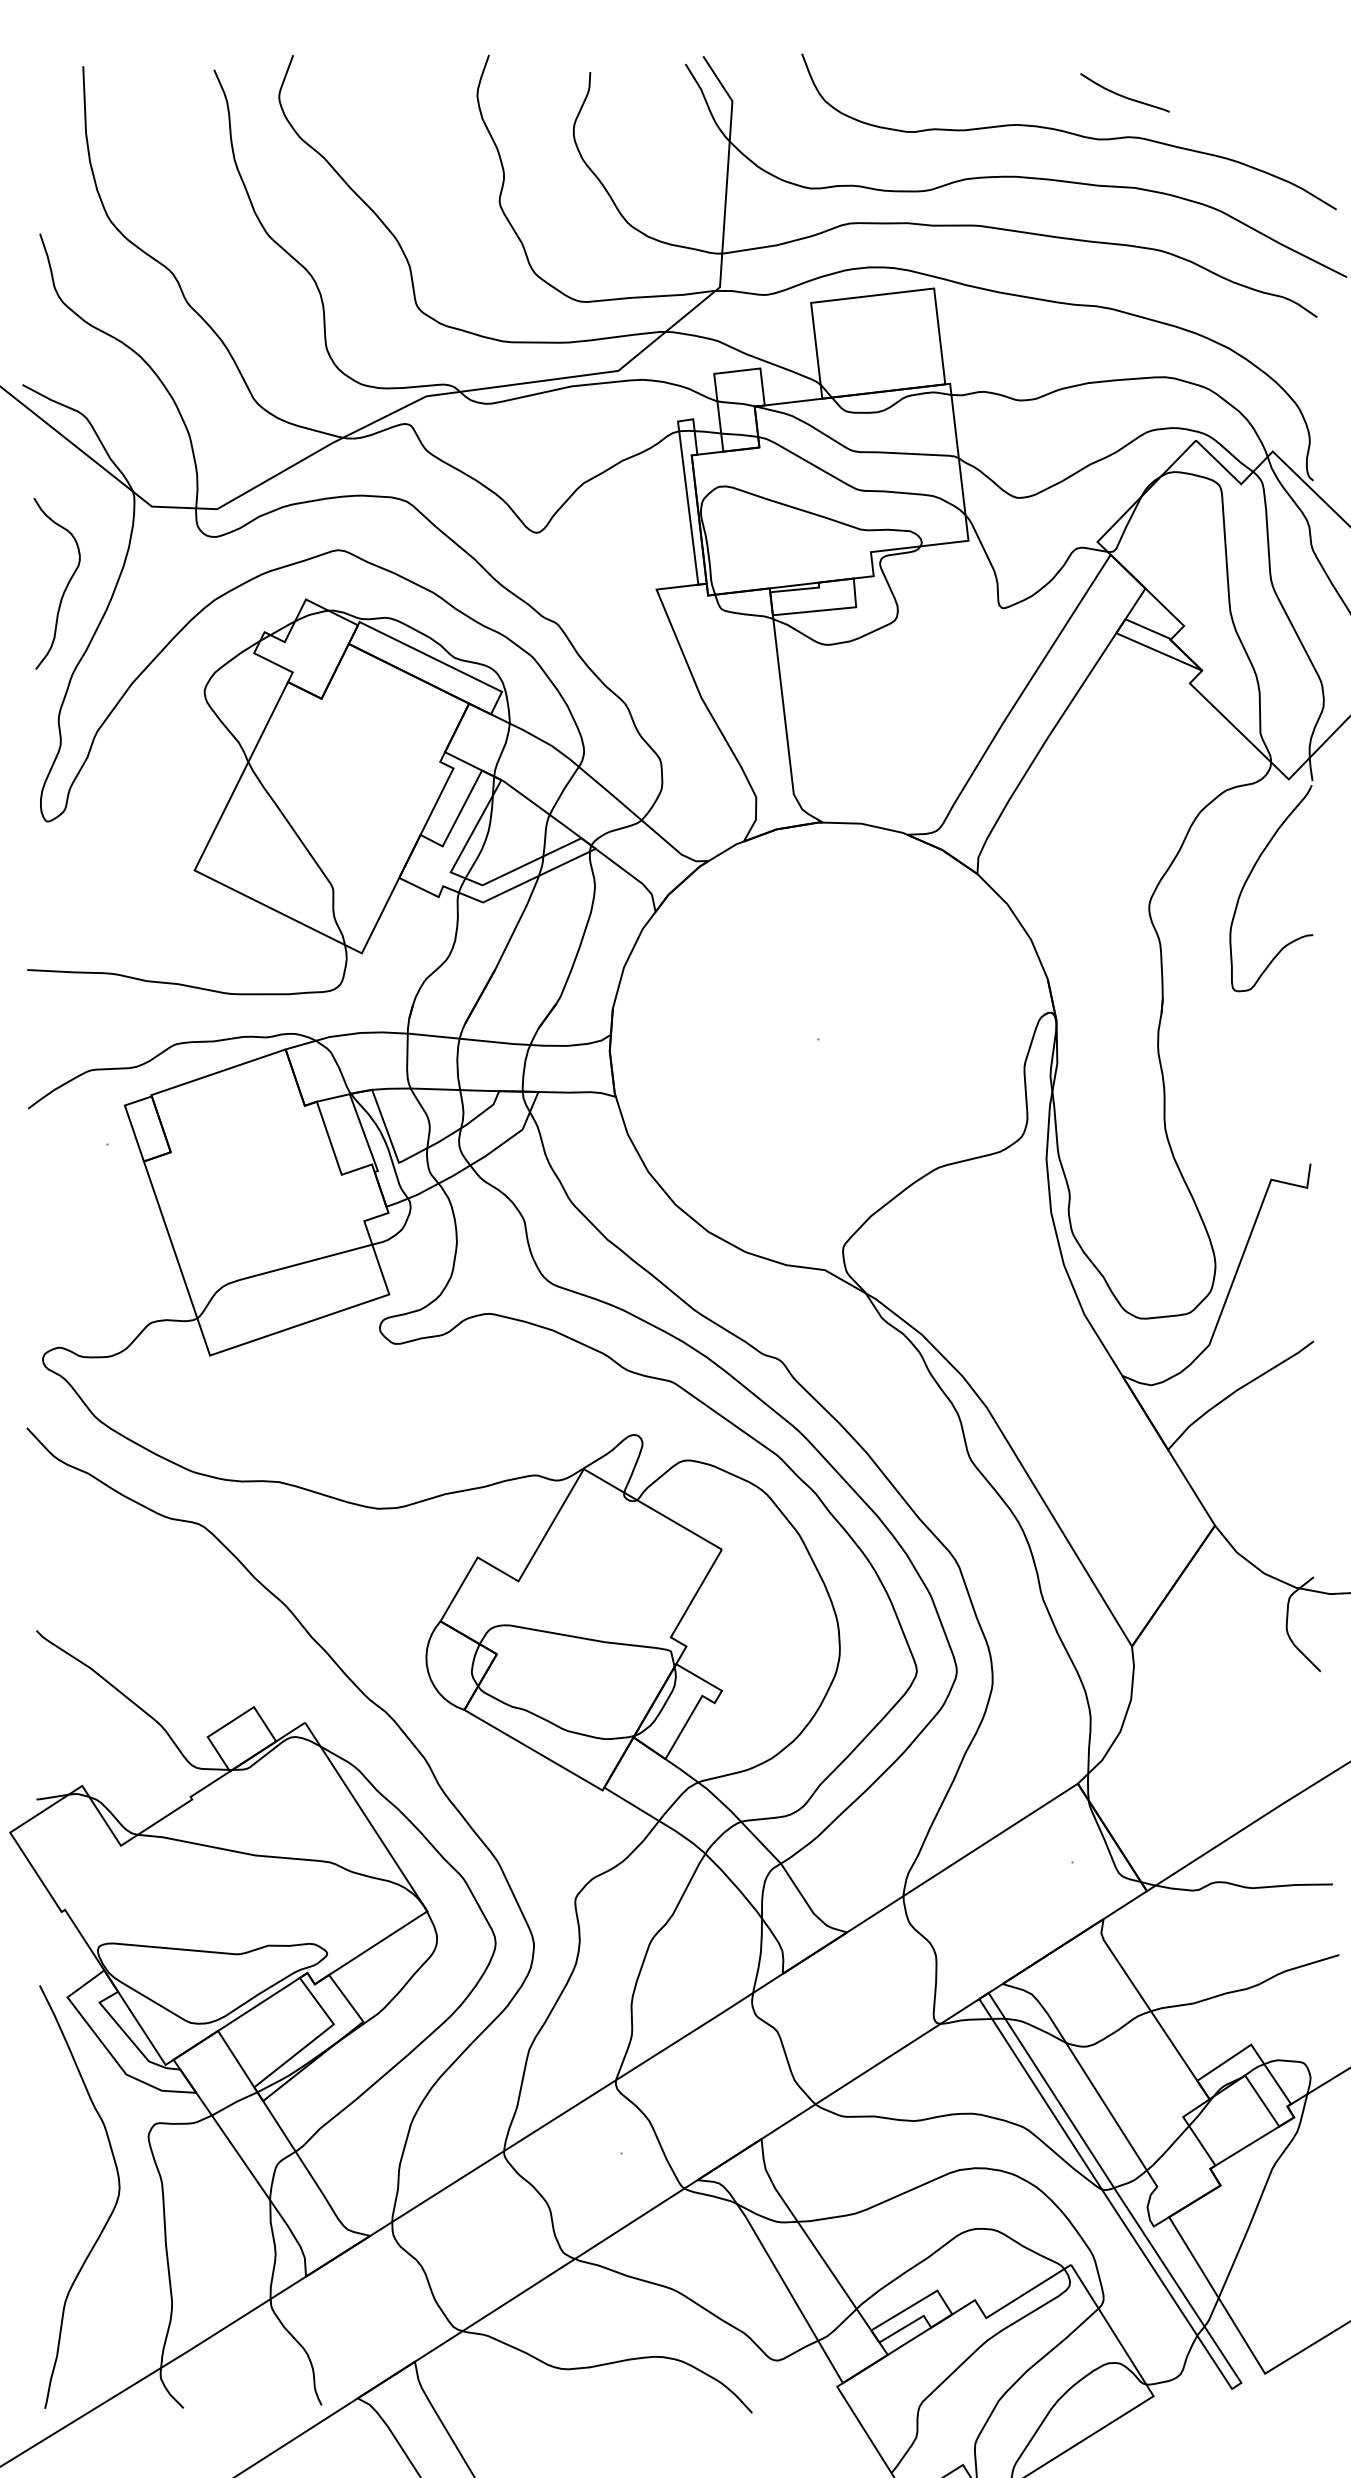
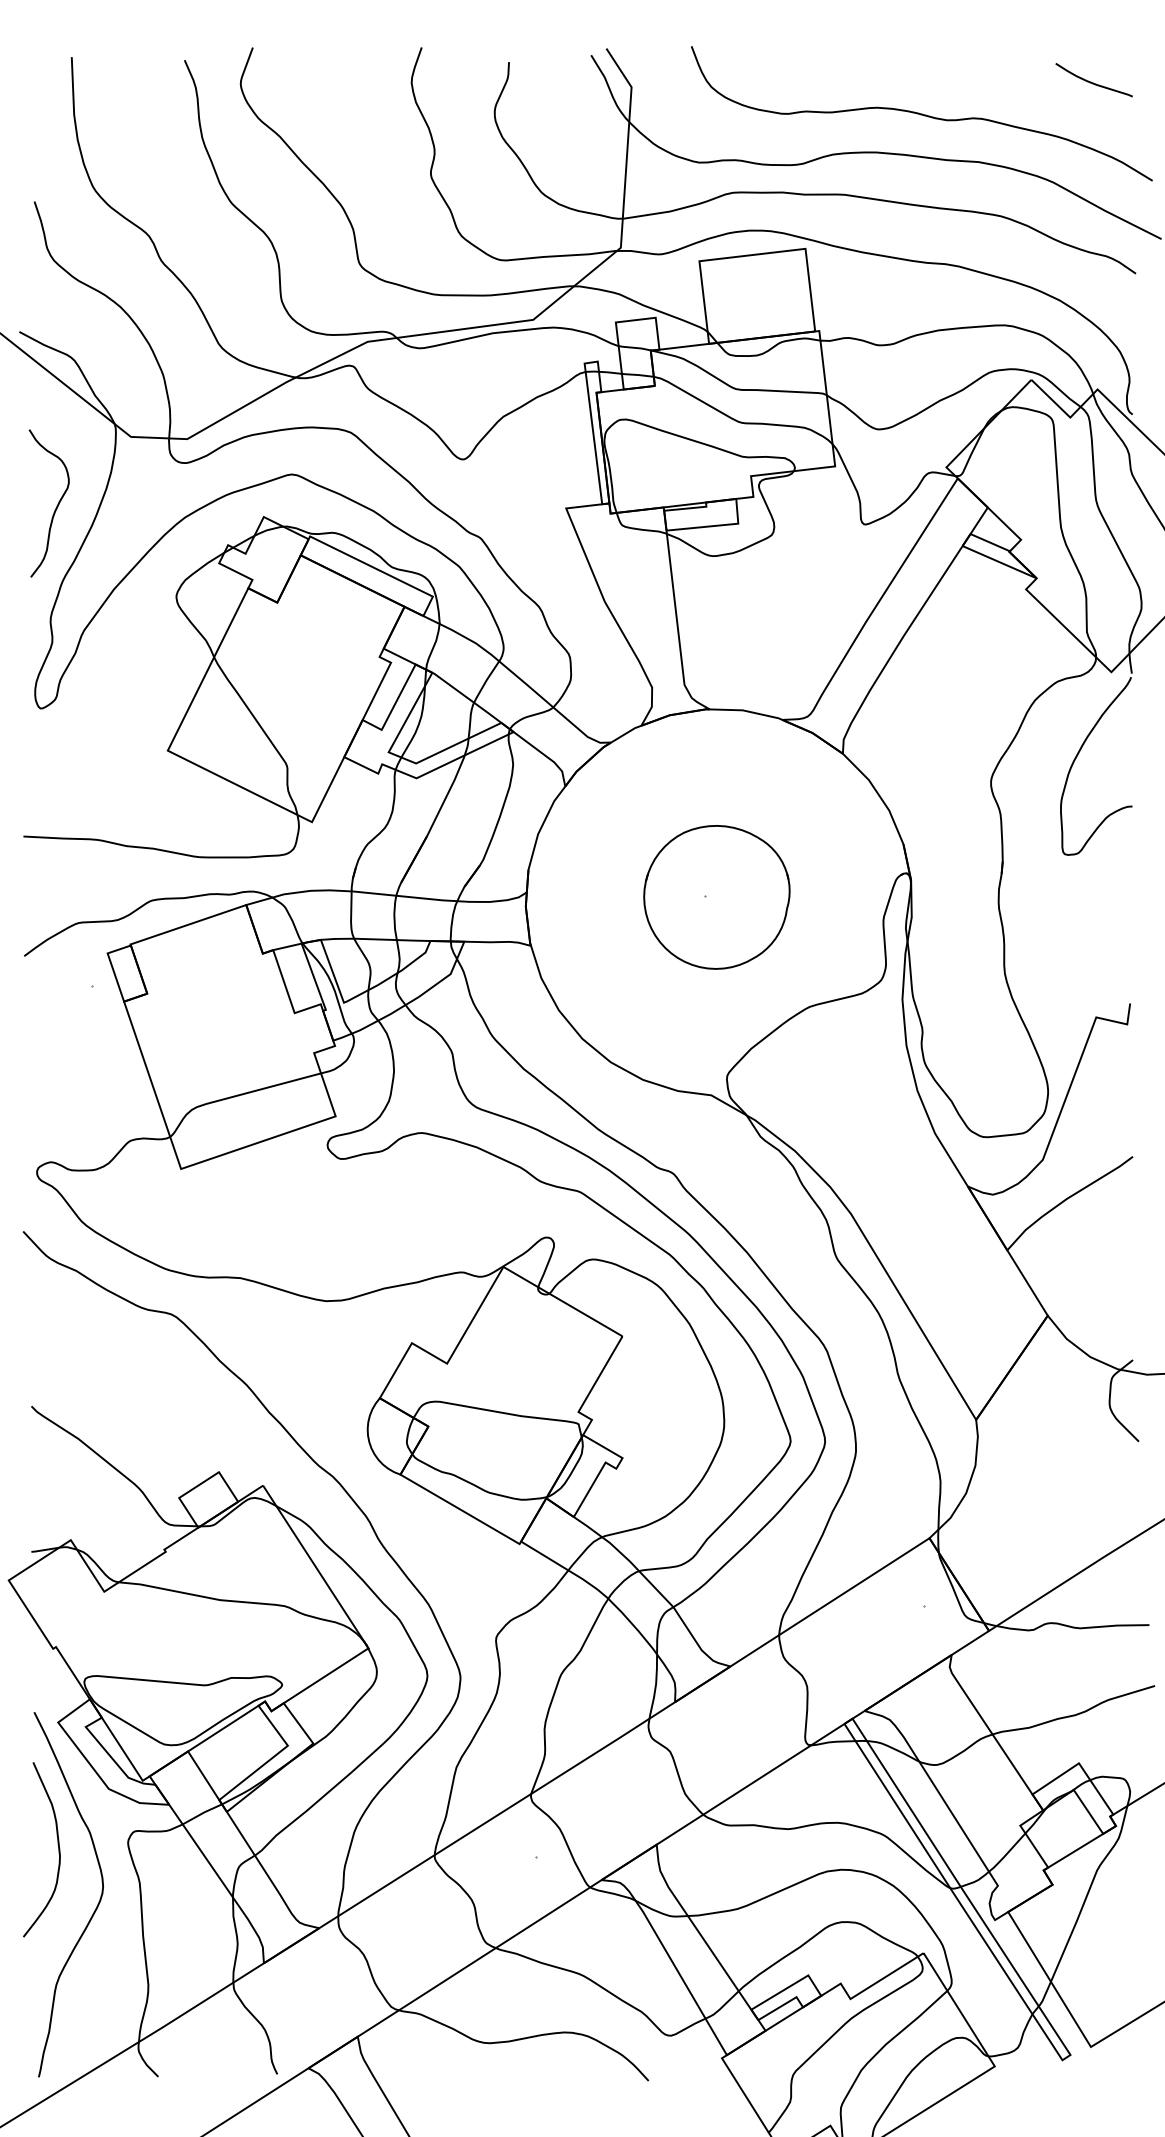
curve: (1124, 95) -> (1093, 82), moved
part: (830, 1040) -> (716, 897), added
curve: (66, 2138) -> (57, 1844), added

